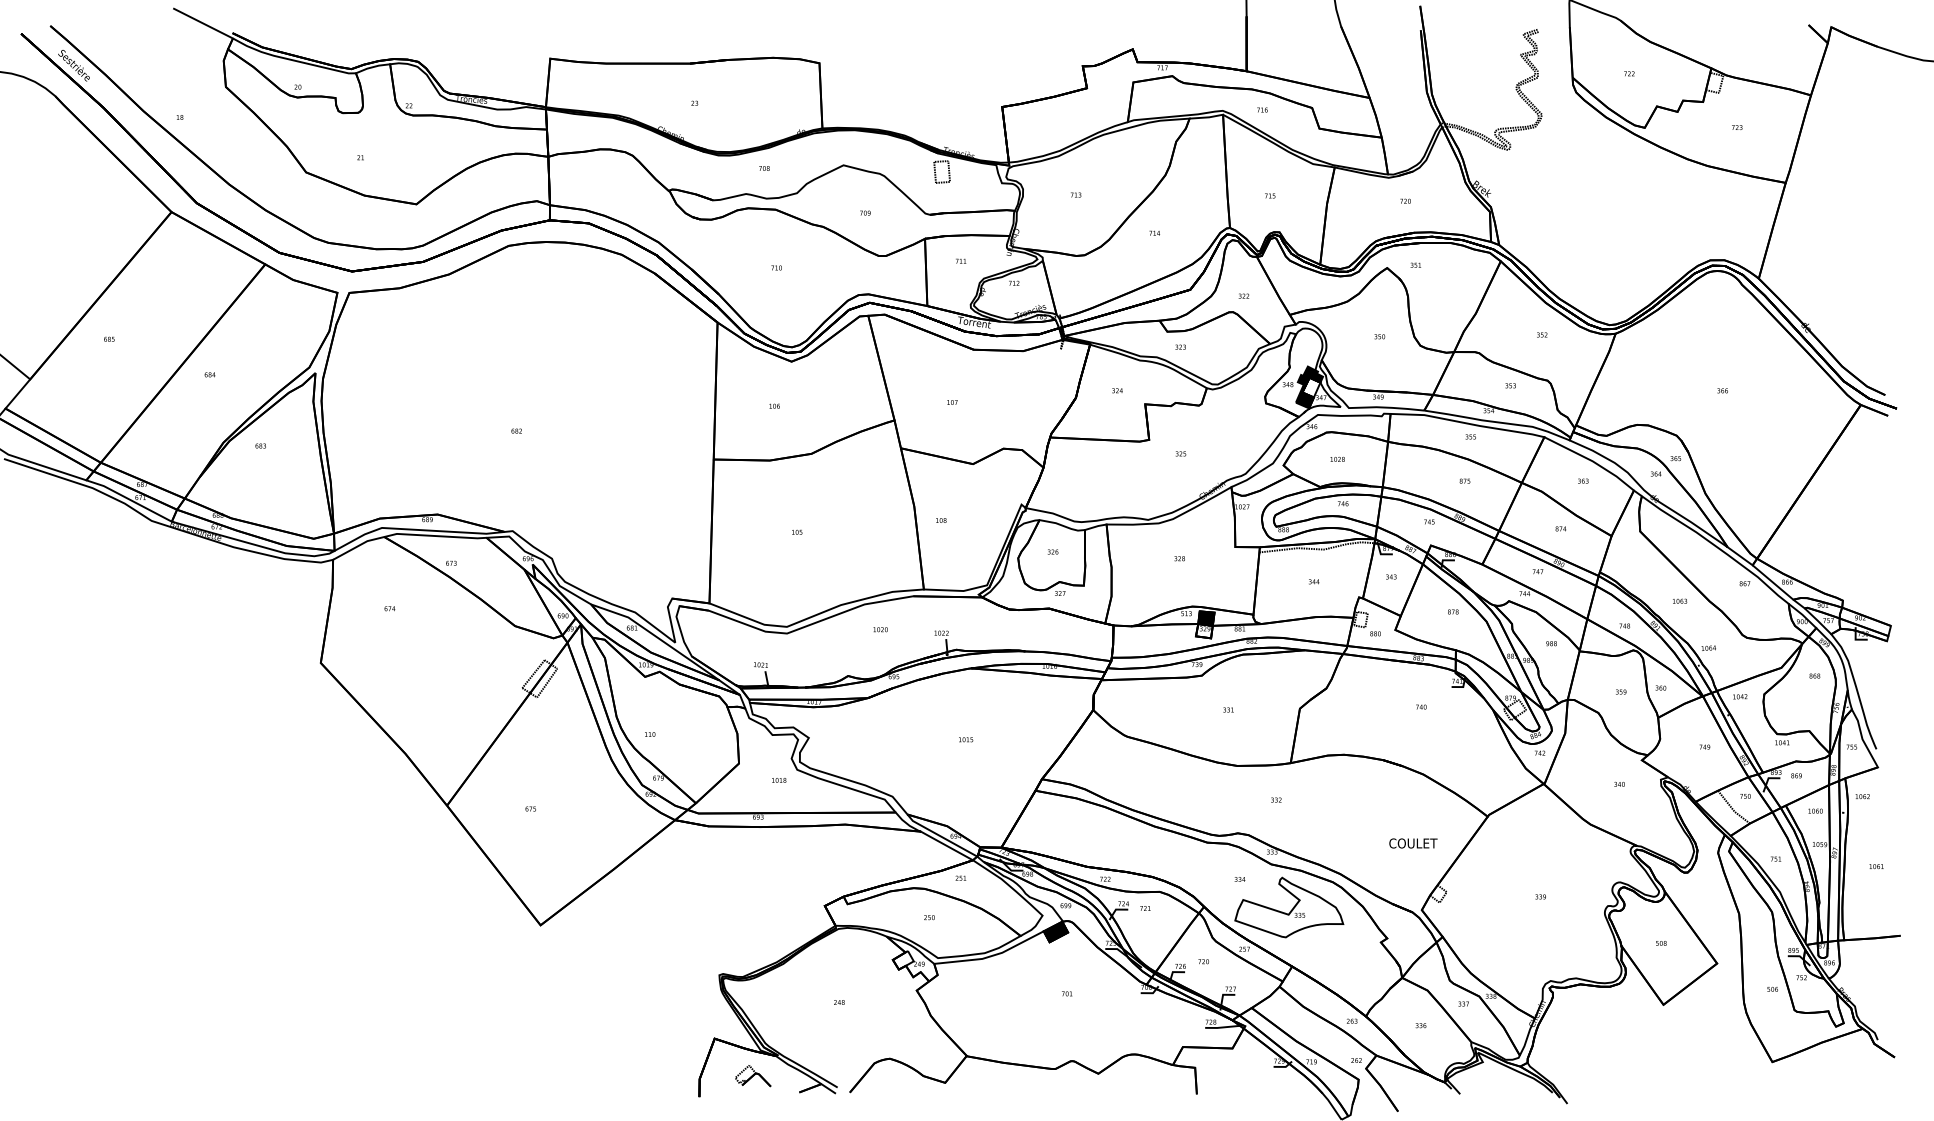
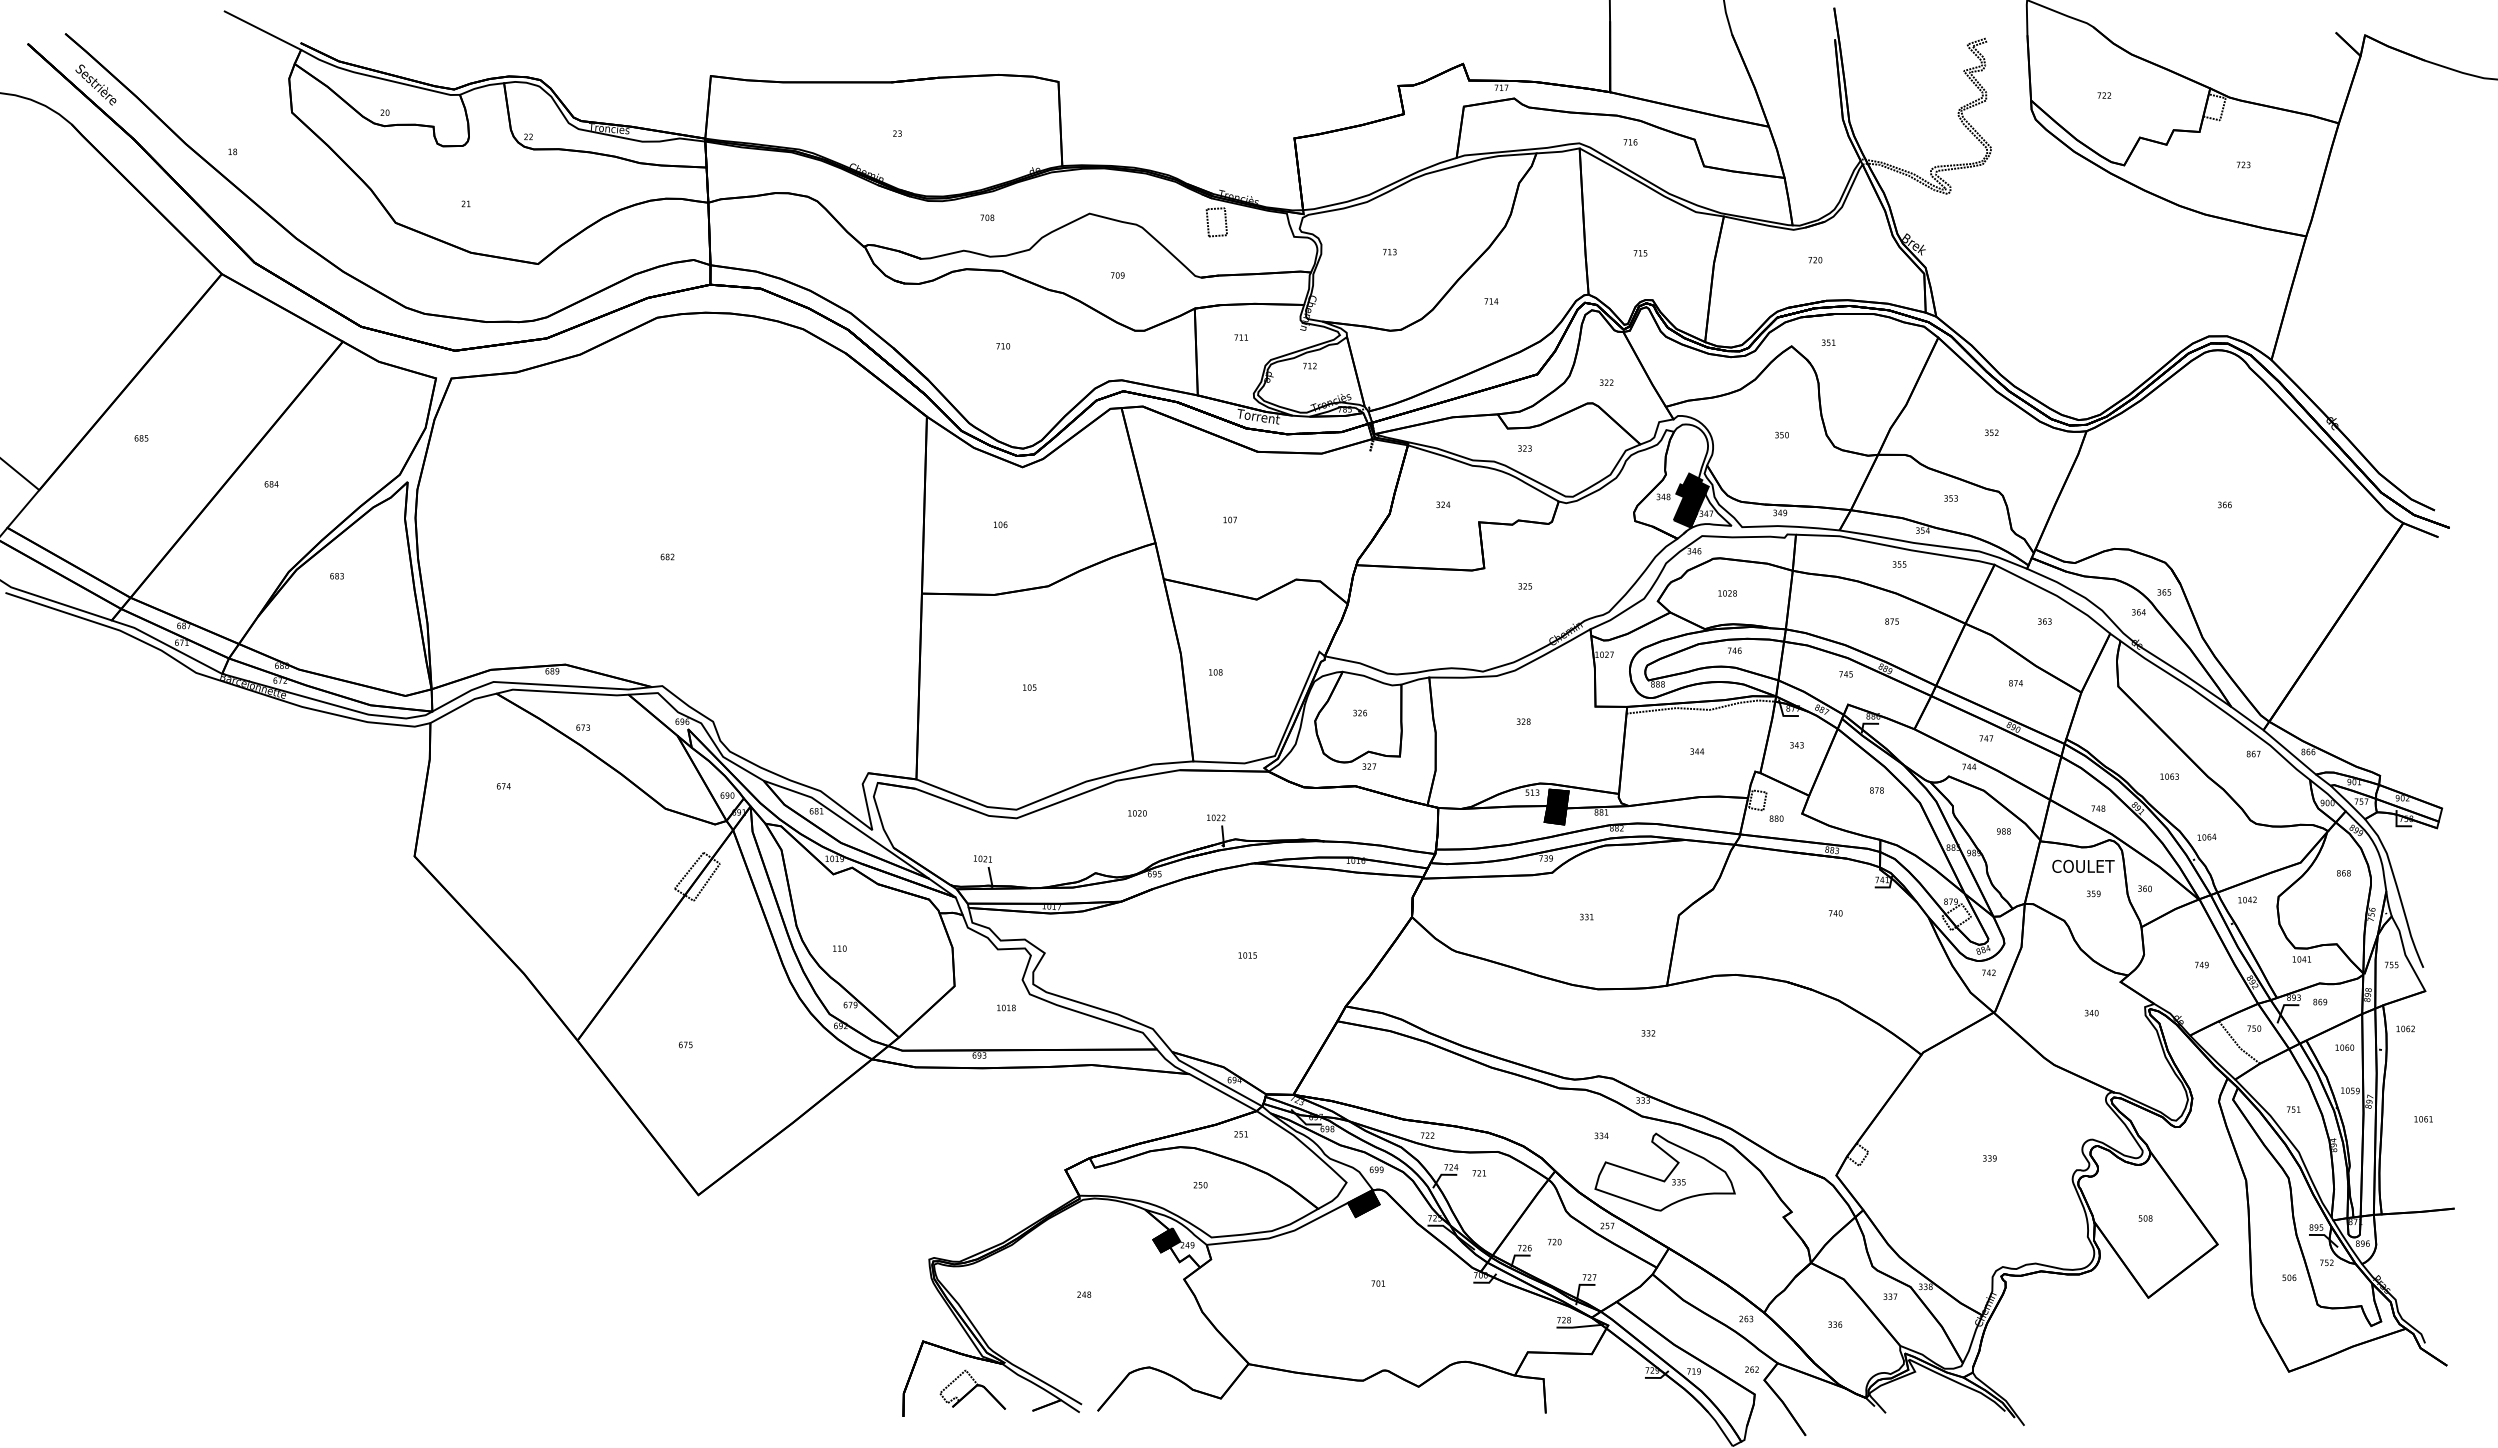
fill: (1311, 387) -> (1693, 500), added
fill: (1204, 631) -> (1555, 815), added
text: (1413, 842) -> (2083, 865), moved
fill: (903, 960) -> (1166, 1240), added
part: (752, 1075) -> (972, 1389), size x1.43

